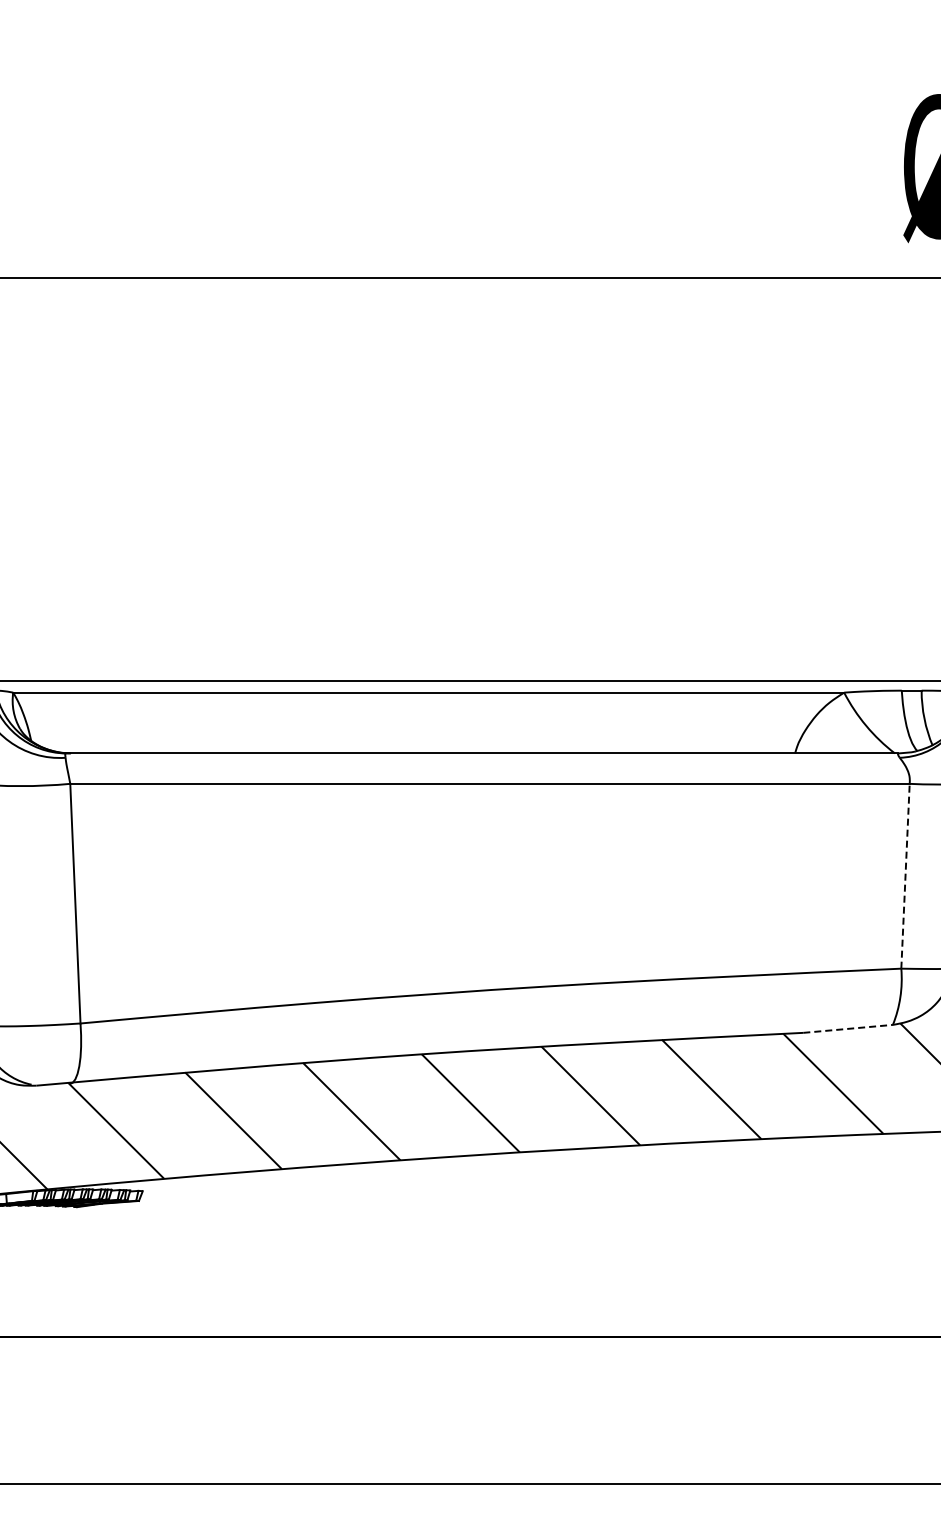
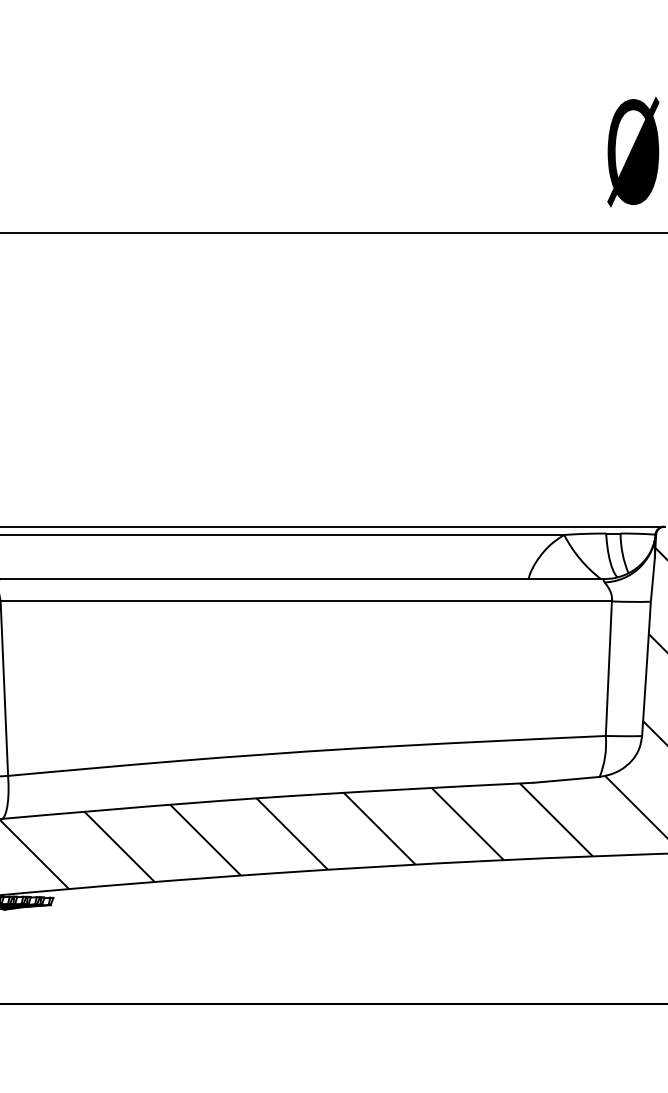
line: (905, 876) -> (608, 668), dashed -> solid
line: (848, 1028) -> (567, 779), dashed -> solid

